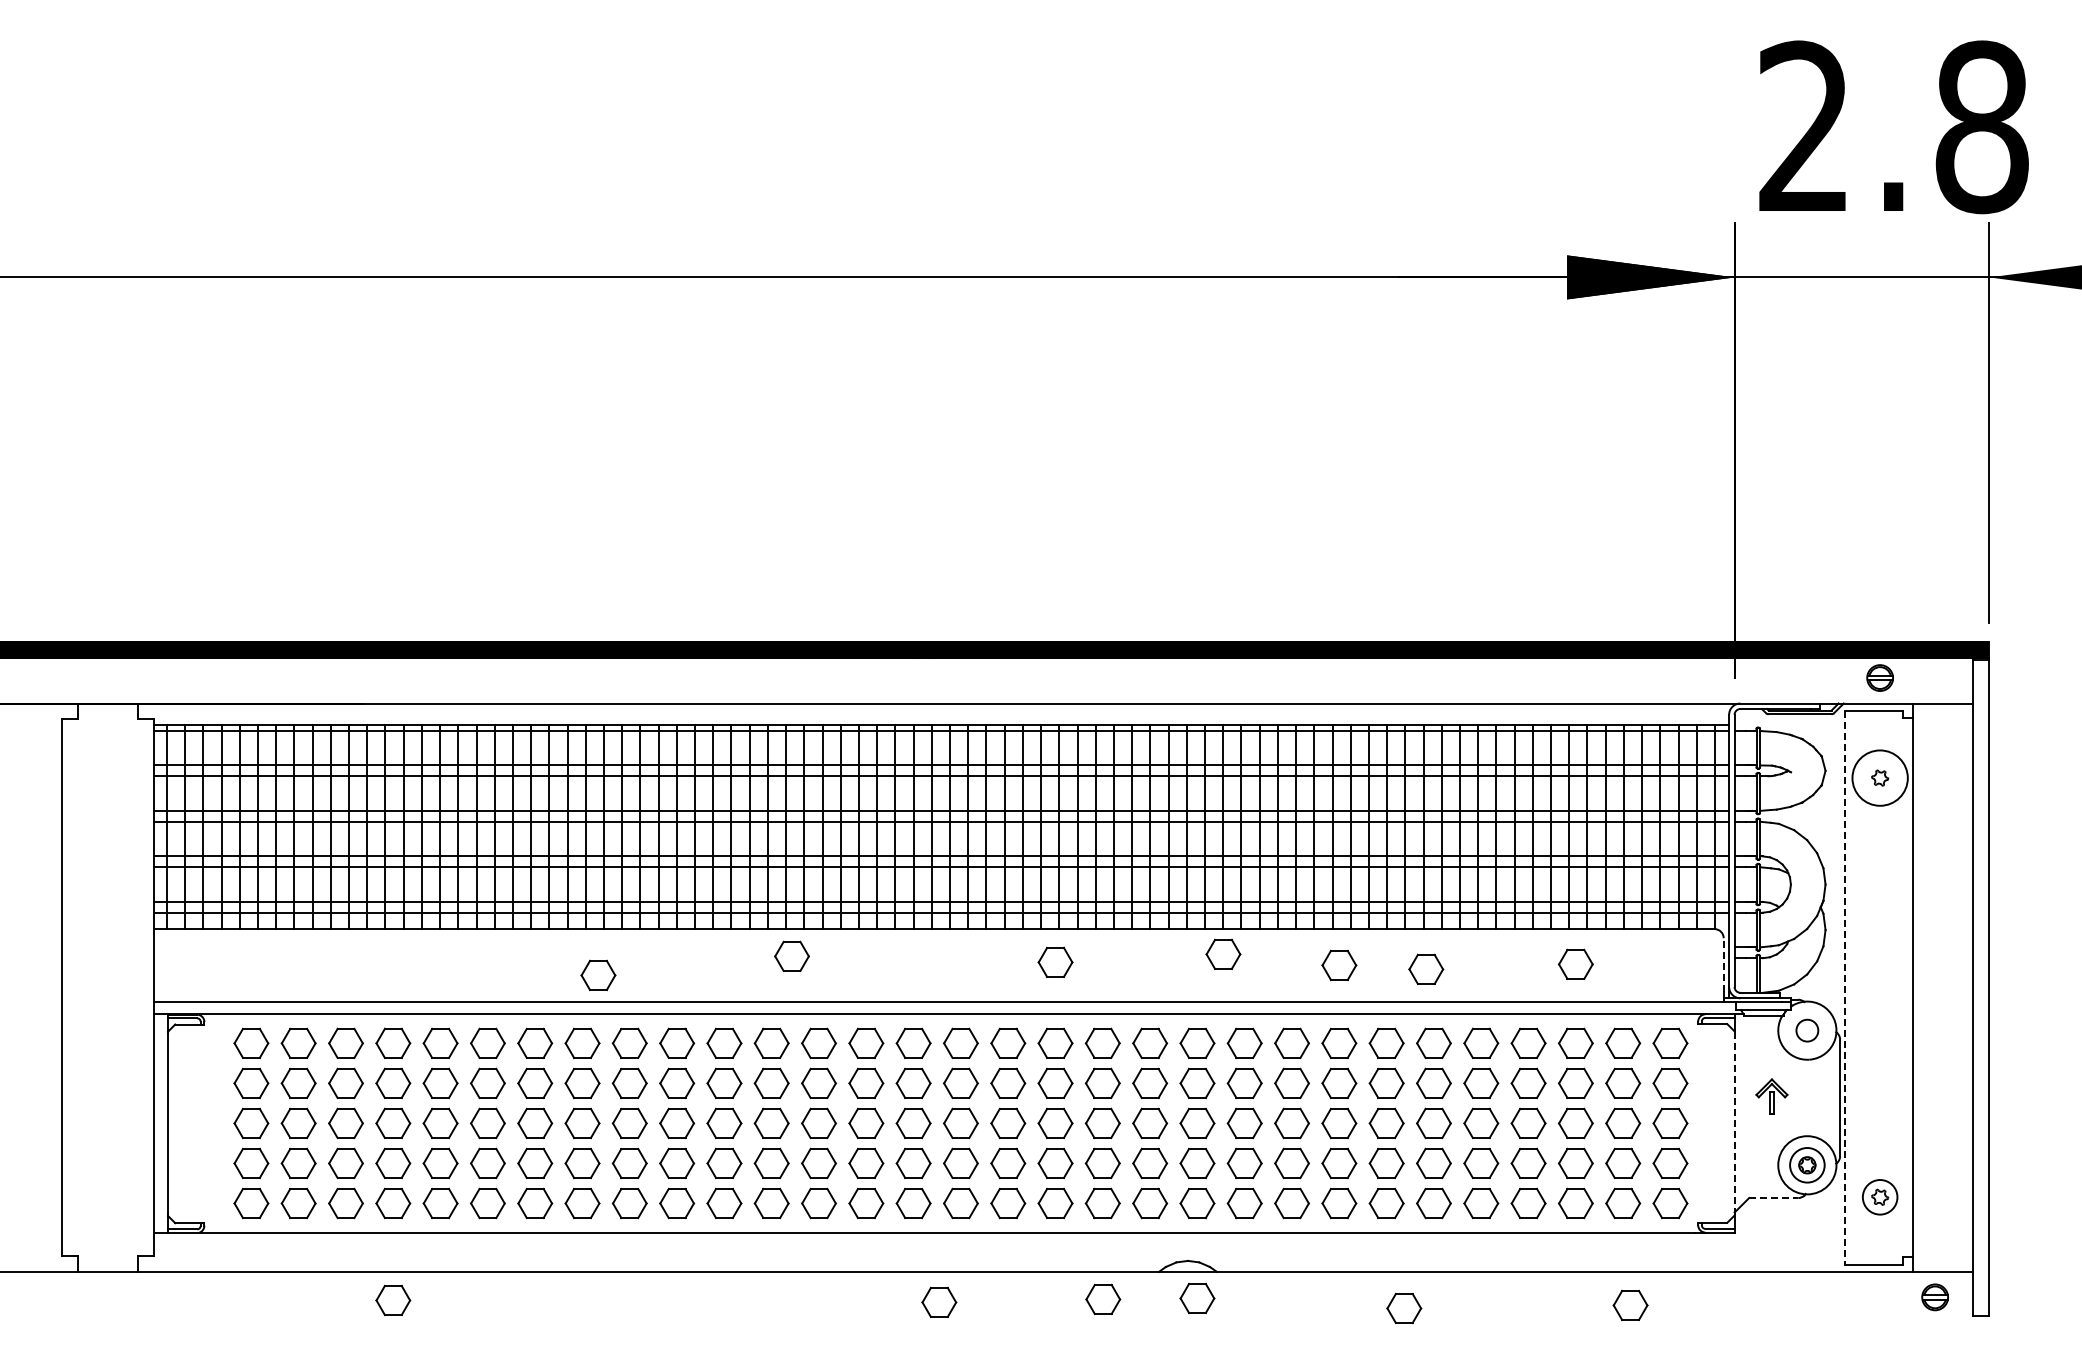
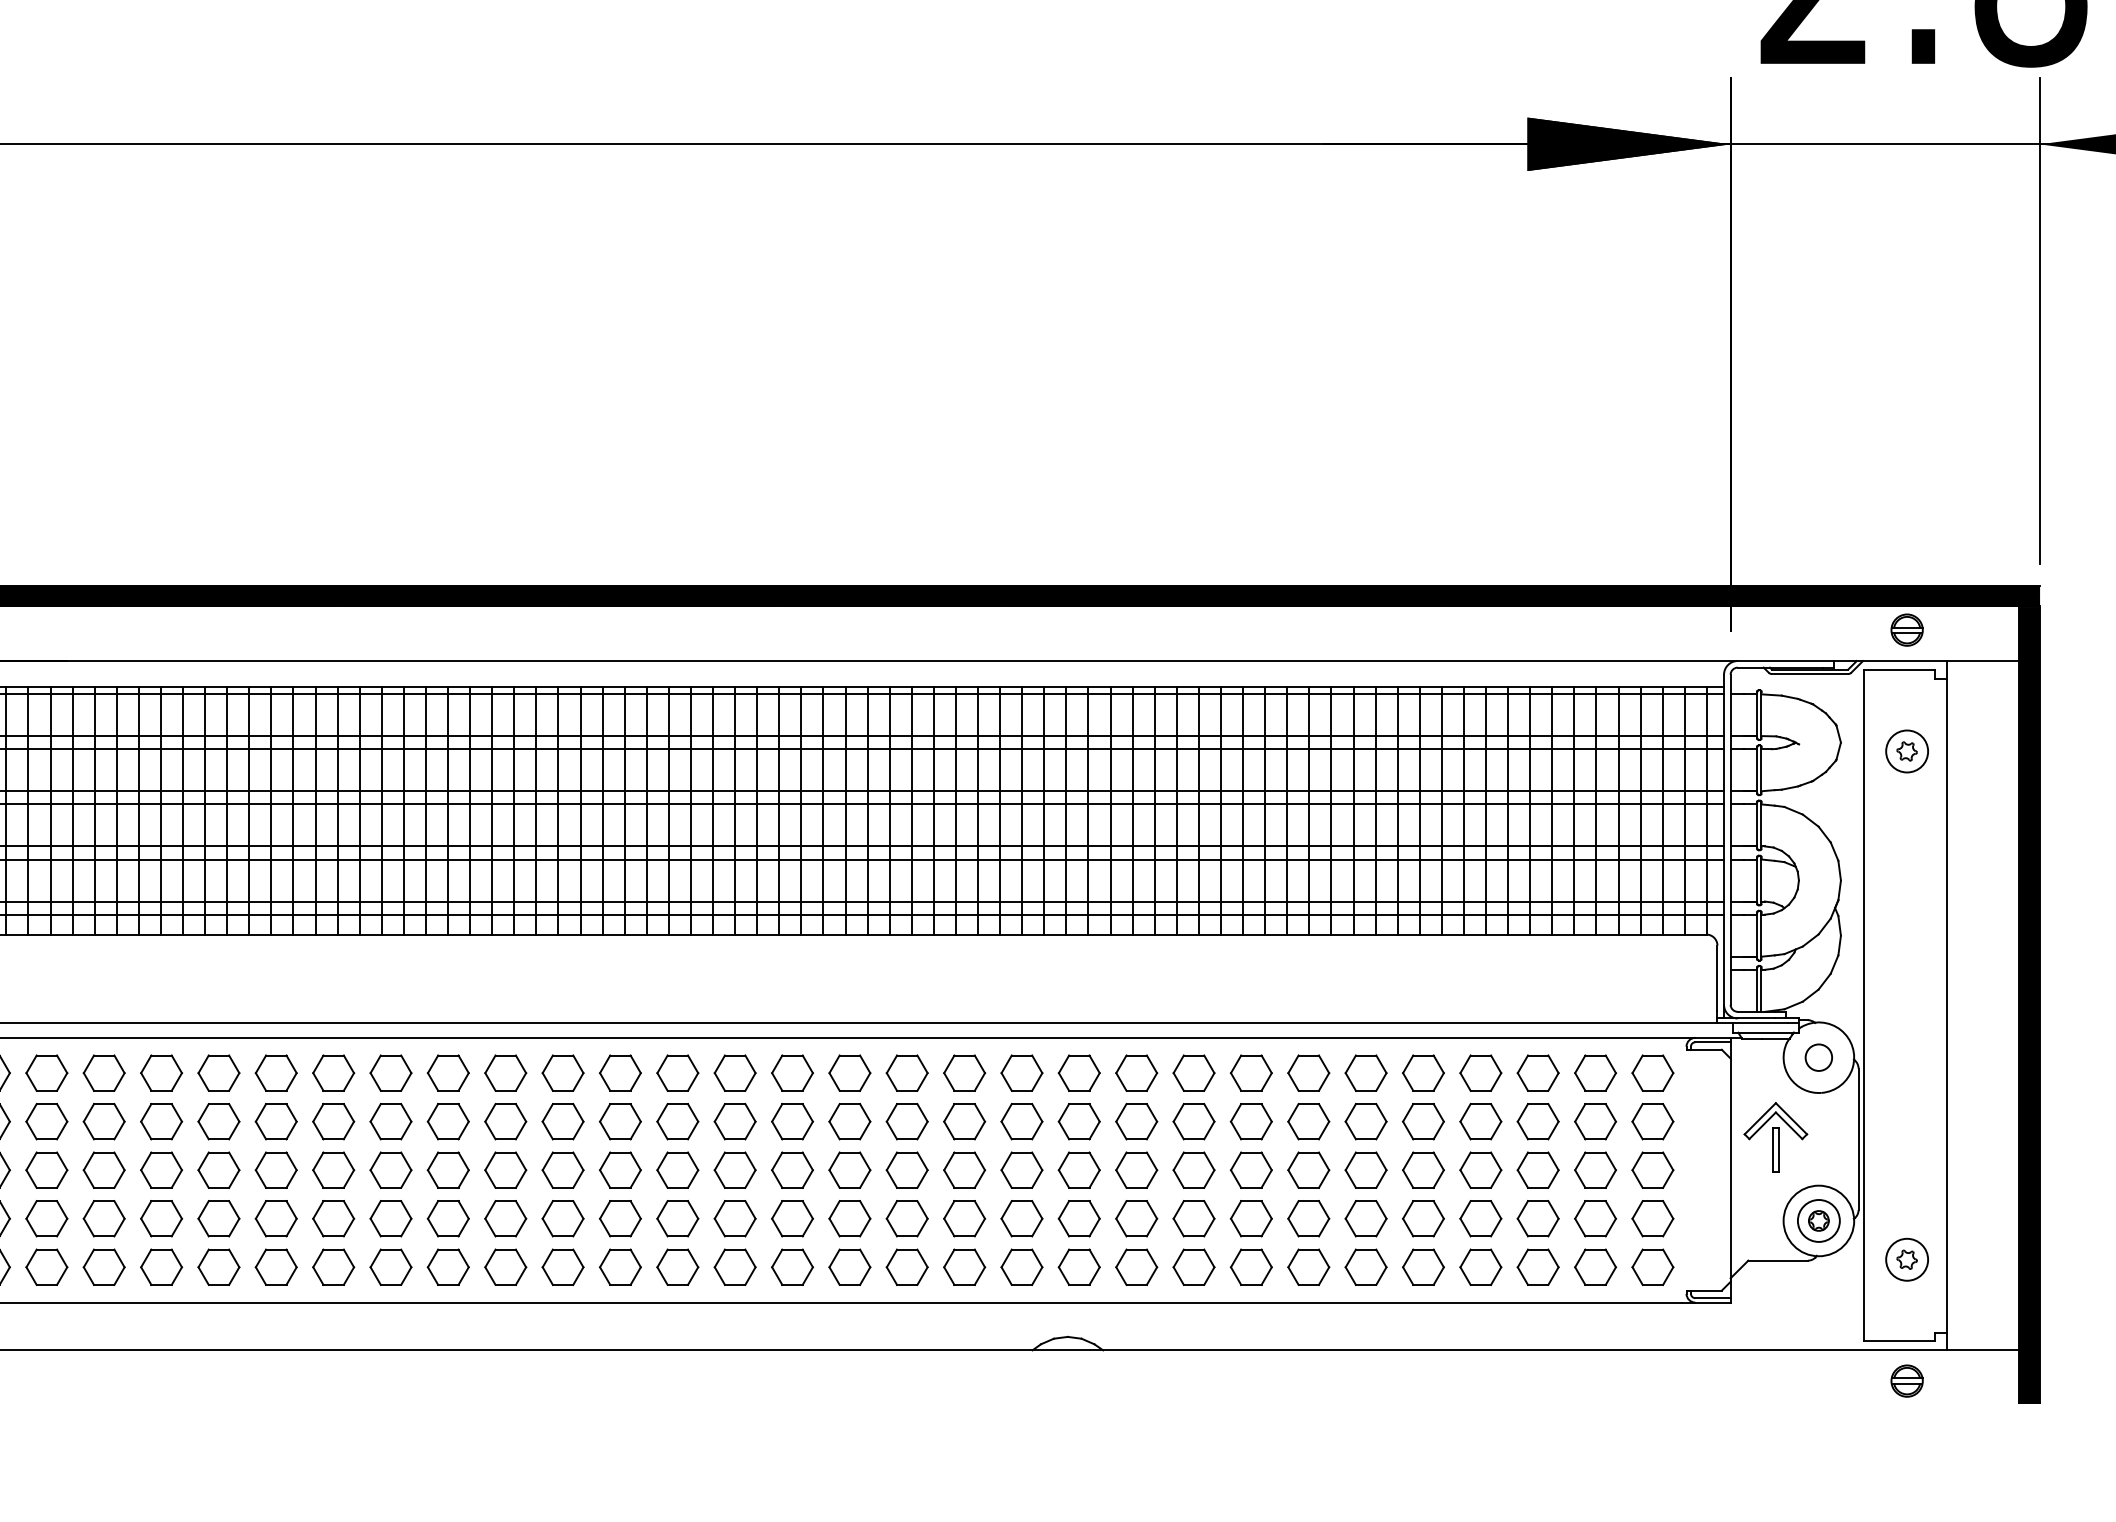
circle: (1879, 777) -> (1906, 750), size x0.62
part: (1223, 953) -> (1110, 964), removed
part: (791, 955) -> (587, 966), removed
part: (1055, 961) -> (907, 973), removed
part: (1575, 963) -> (1537, 976), removed
part: (1339, 964) -> (1251, 977), removed
line: (1723, 964) -> (1717, 977), dashed -> solid
part: (1426, 968) -> (1357, 982), removed
part: (598, 974) -> (353, 989), removed
line: (1844, 987) -> (1863, 1005), dashed -> solid
hatch: (1980, 987) -> (2028, 1005), added
part: (1771, 1096) -> (1775, 1137), size x1.67
line: (1734, 1122) -> (1730, 1169), dashed -> solid
line: (1773, 1198) -> (1777, 1261), dashed -> solid
part: (1197, 1297) -> (1079, 1381), removed
part: (1934, 1297) -> (1906, 1381), moved
part: (1103, 1298) -> (965, 1382), removed
part: (393, 1300) -> (104, 1384), removed
part: (939, 1301) -> (766, 1386), removed
part: (1630, 1304) -> (1604, 1389), removed
part: (1404, 1308) -> (1330, 1394), removed

